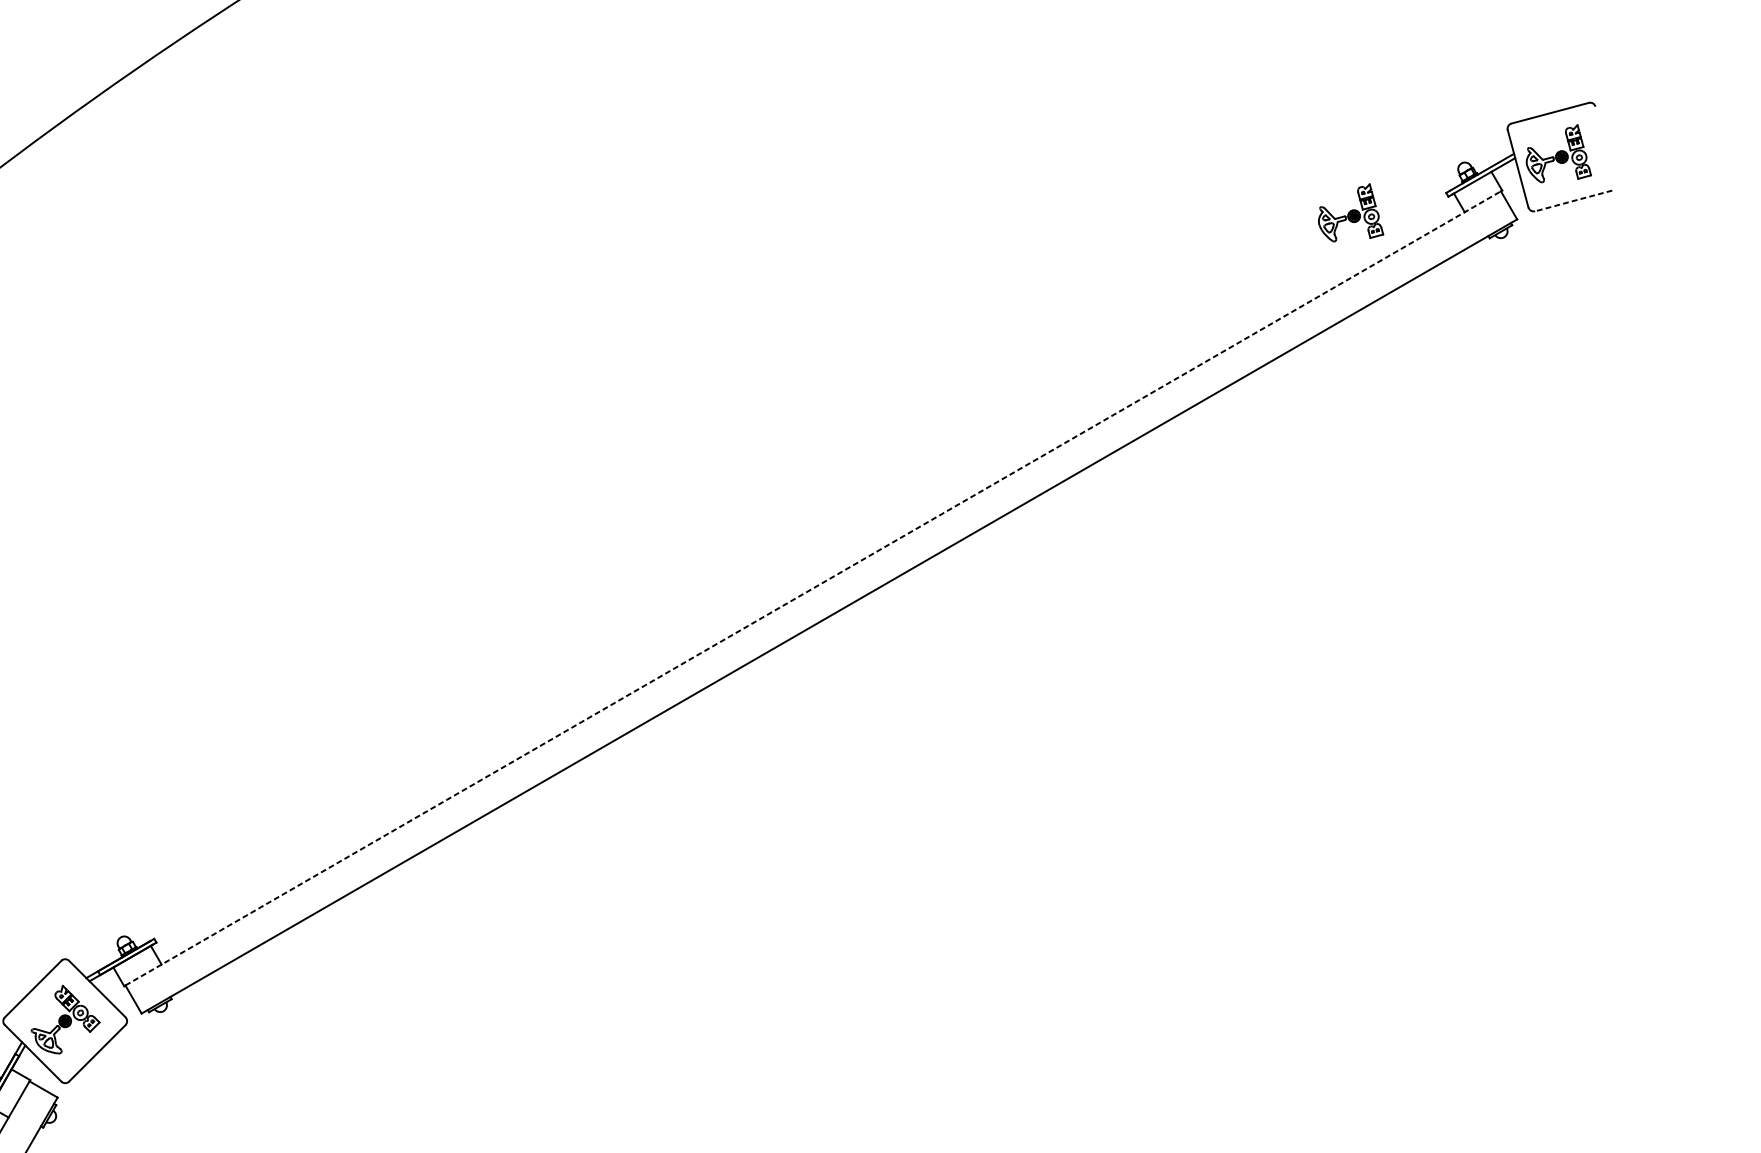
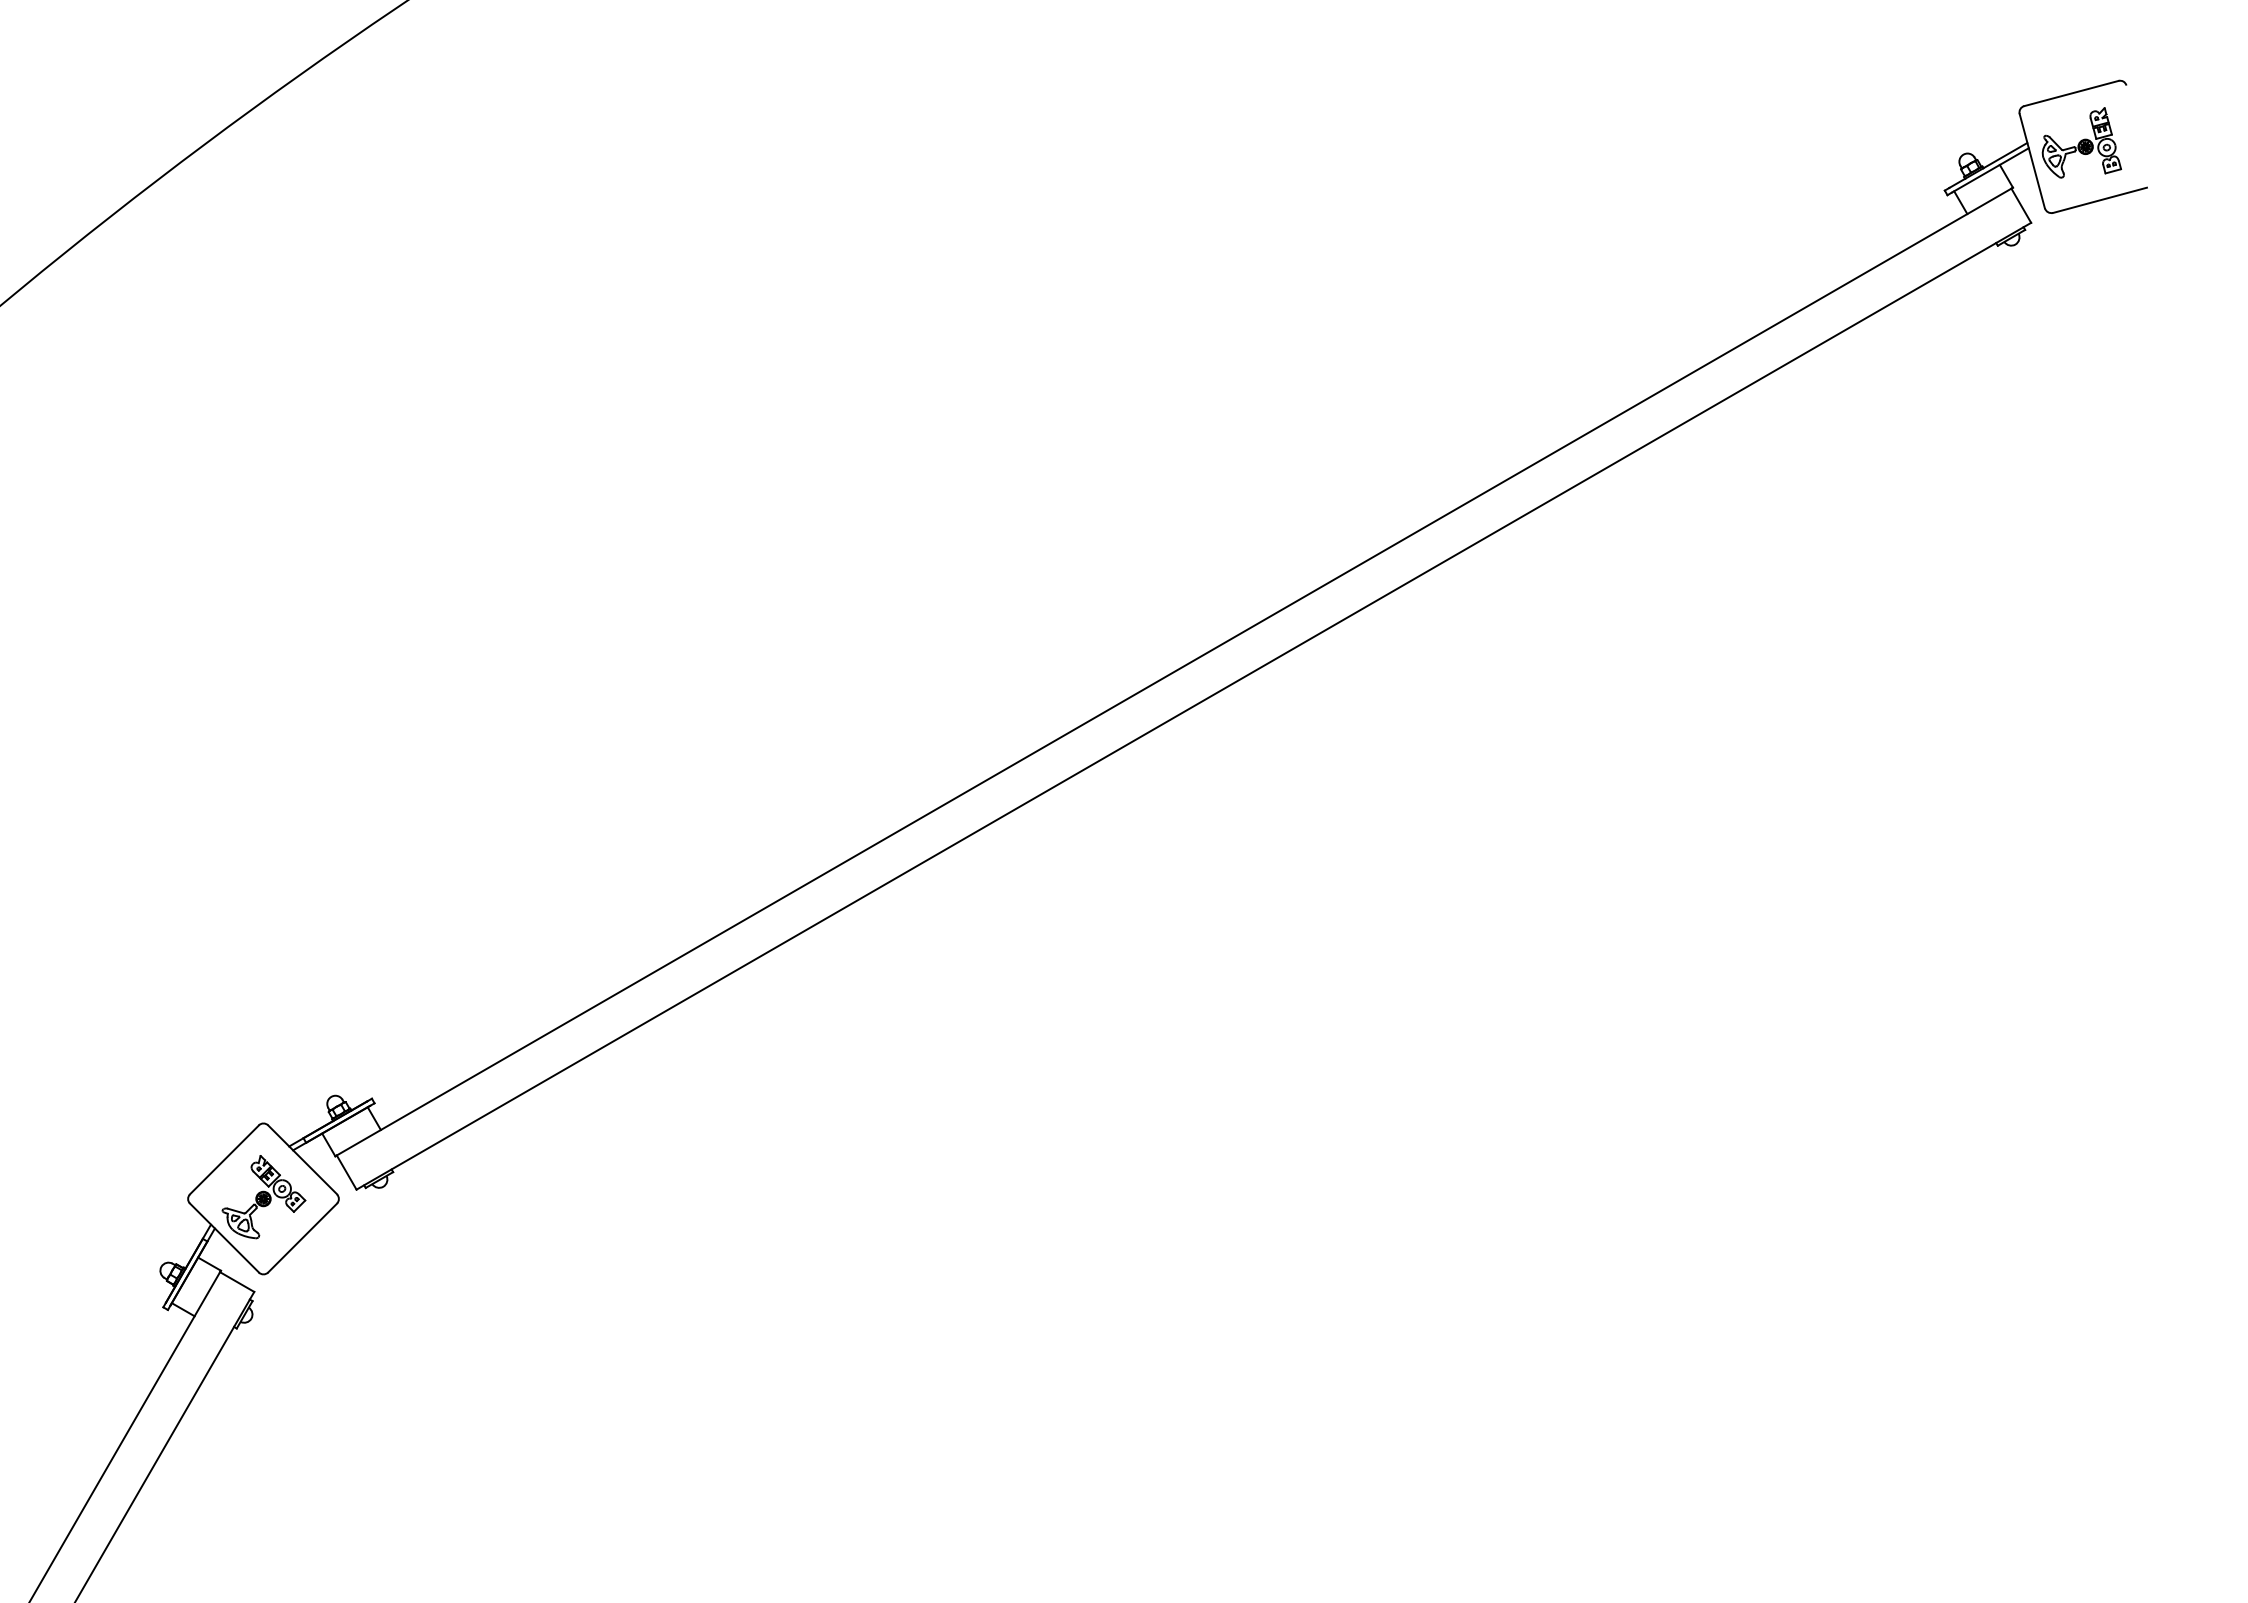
line: (1574, 201) -> (2100, 200), dashed -> solid
part: (1350, 212) -> (1828, 214), removed
line: (813, 588) -> (1174, 672), dashed -> solid

